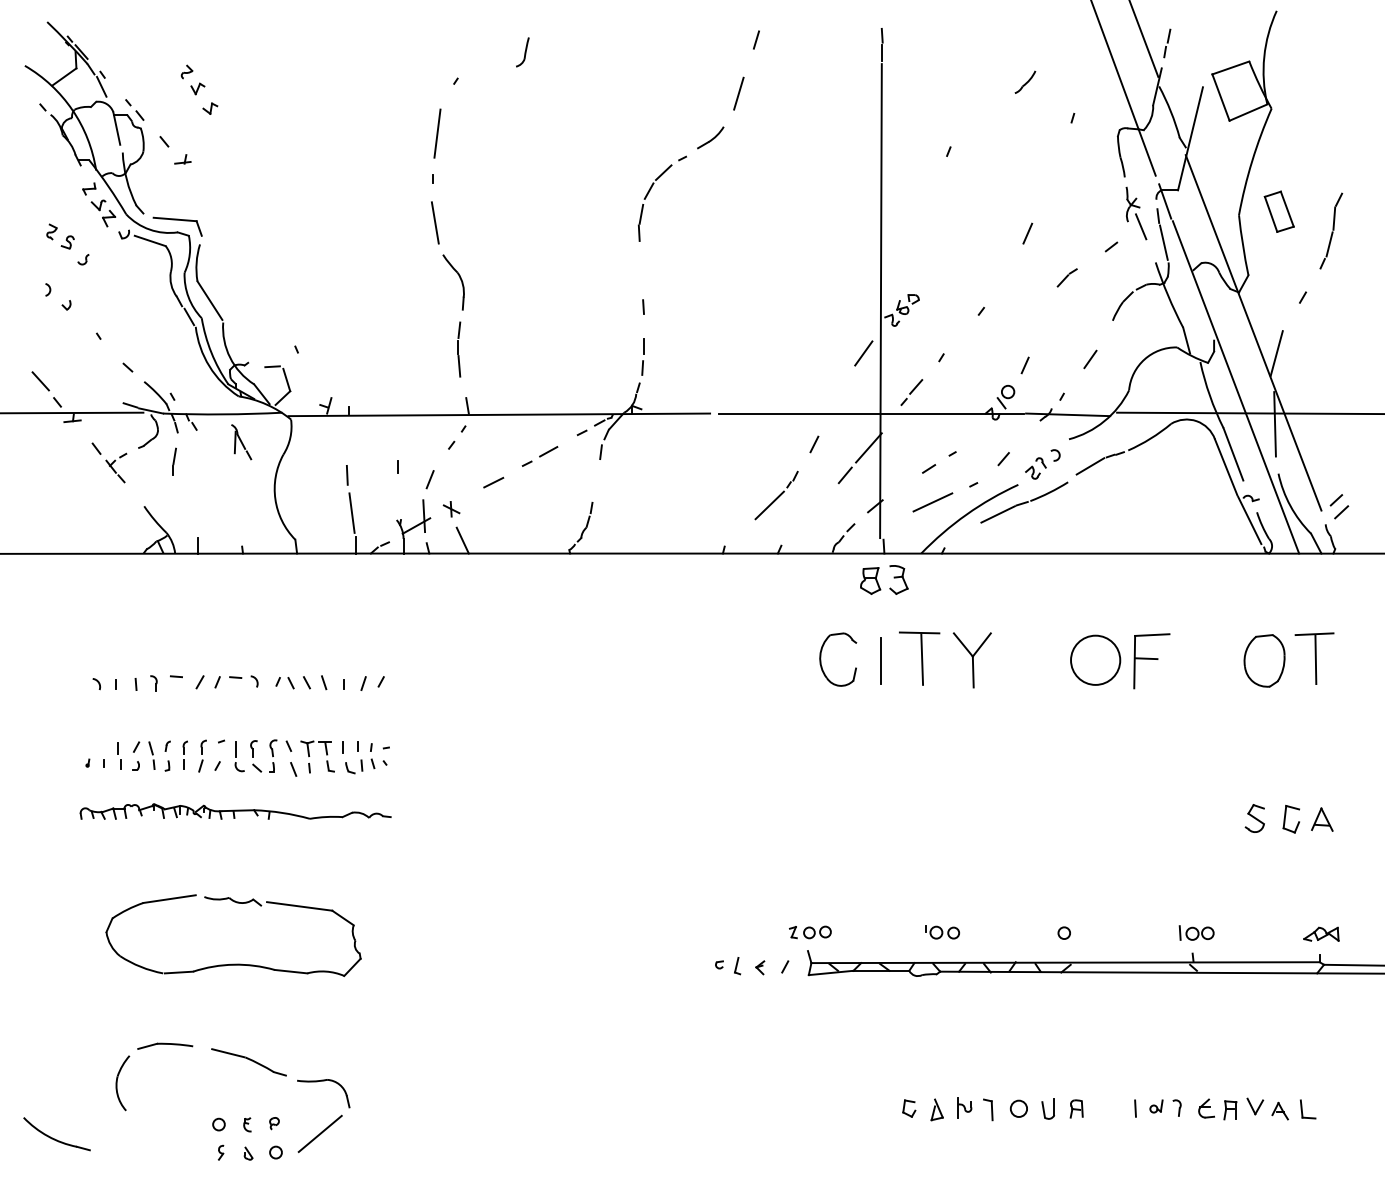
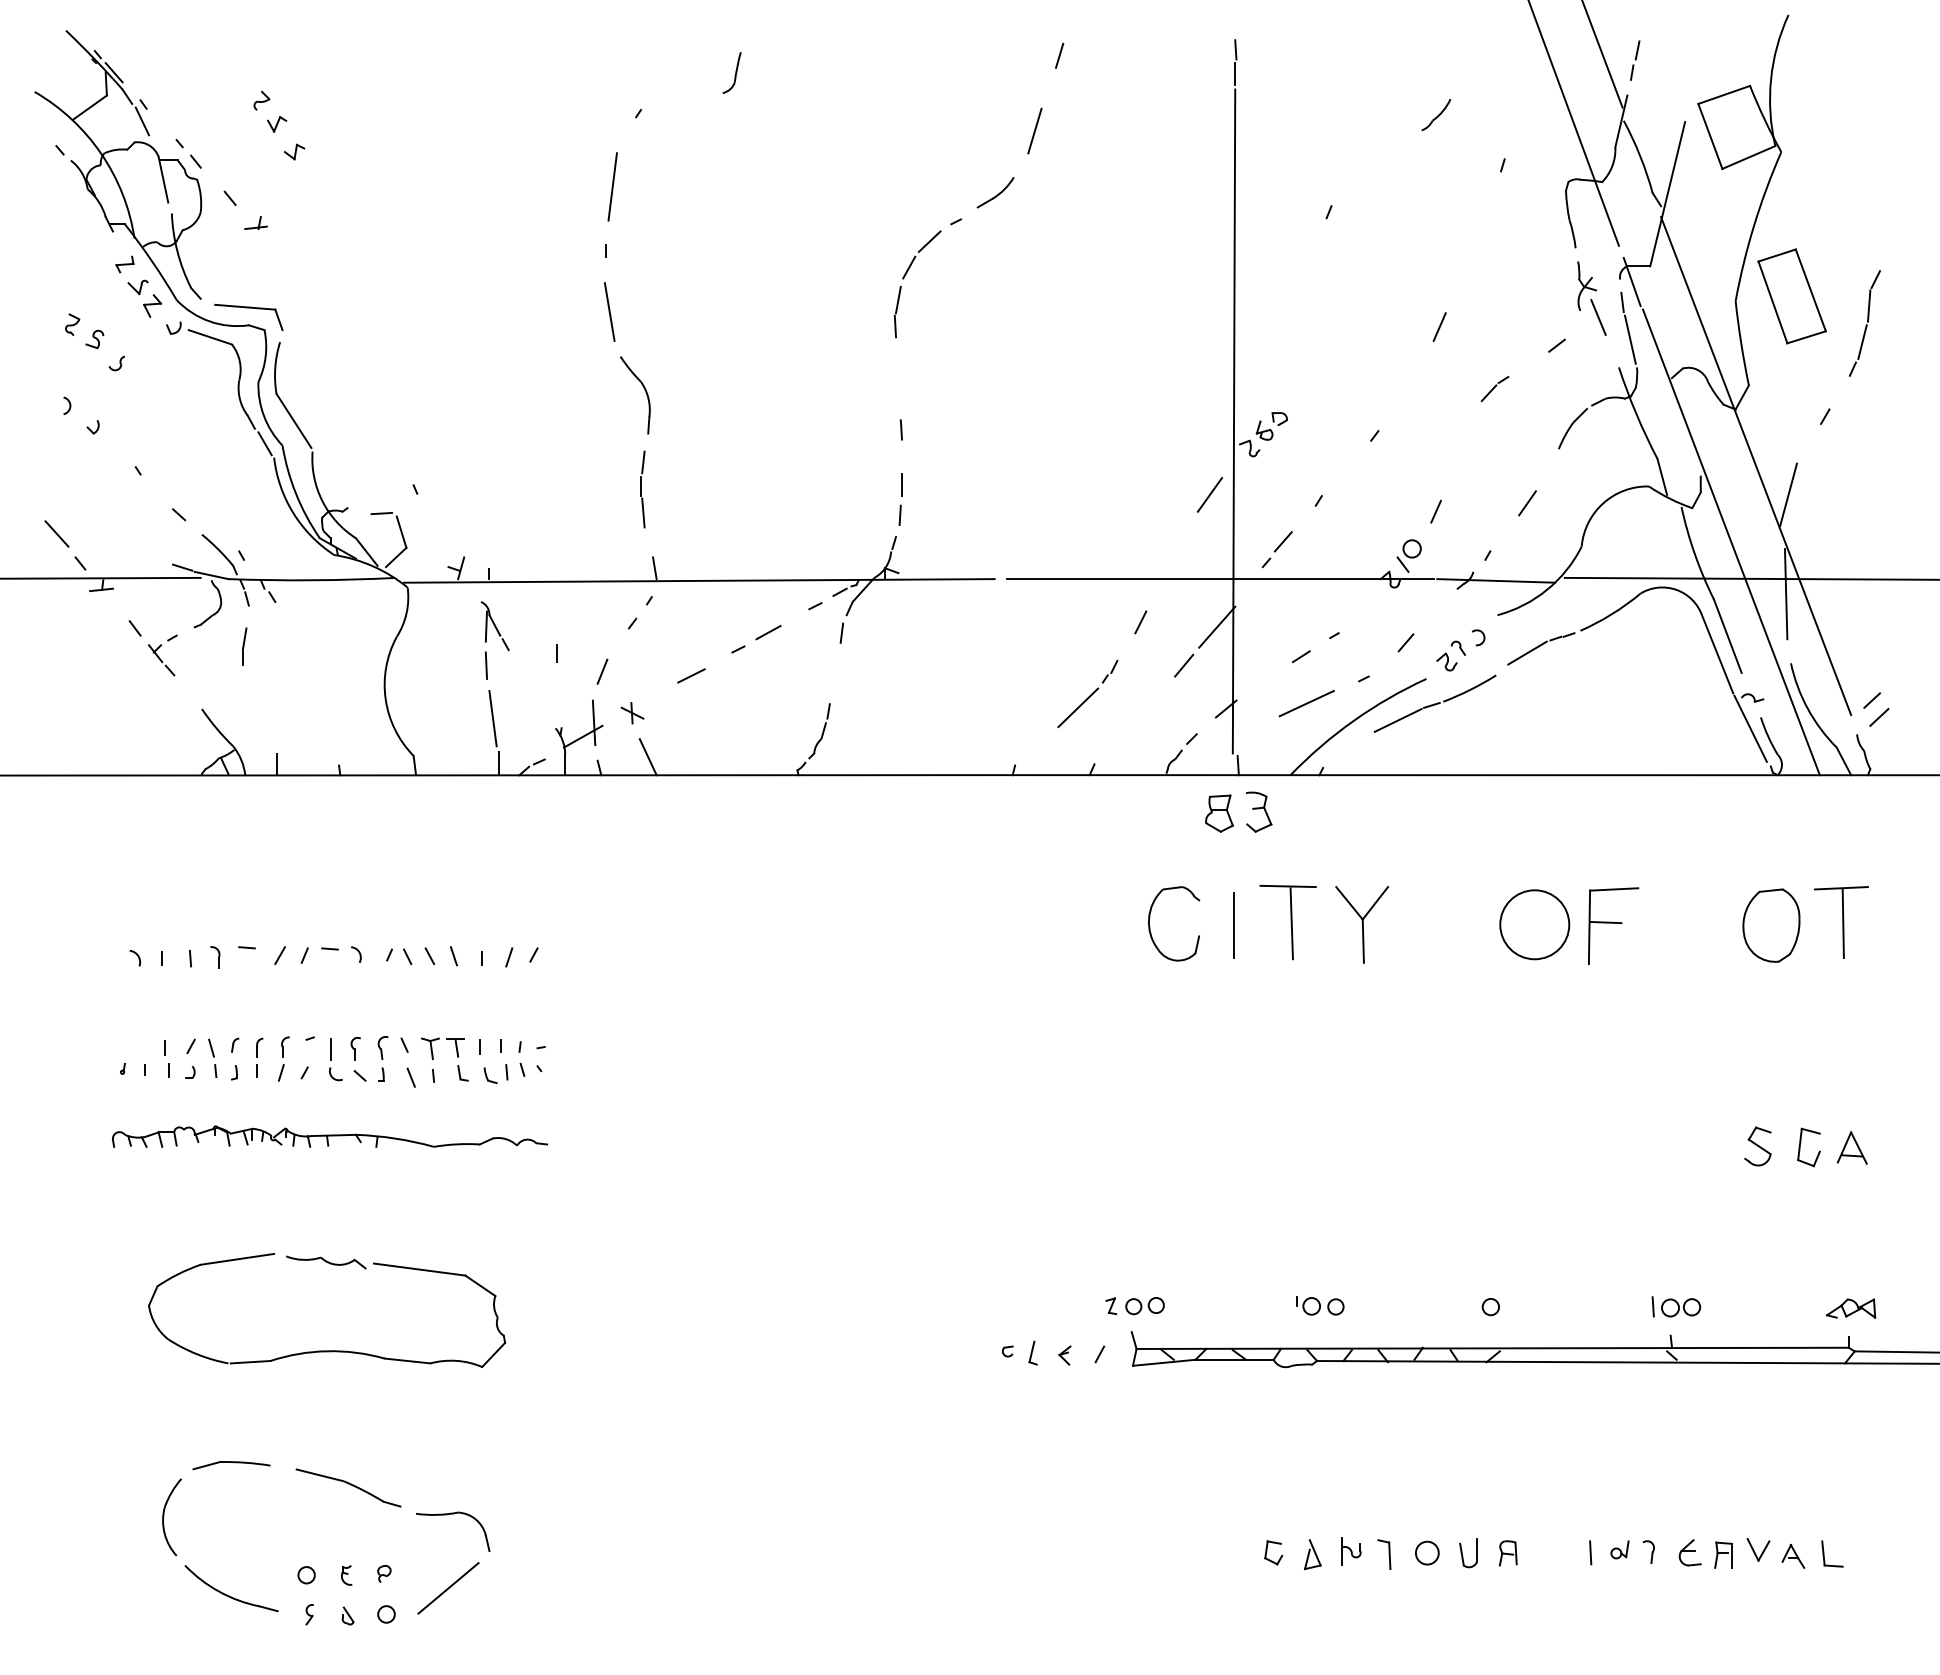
part: (1278, 211) -> (1791, 296), size x1.67
part: (241, 442) -> (494, 626), moved
part: (54, 1138) -> (227, 1594), moved

